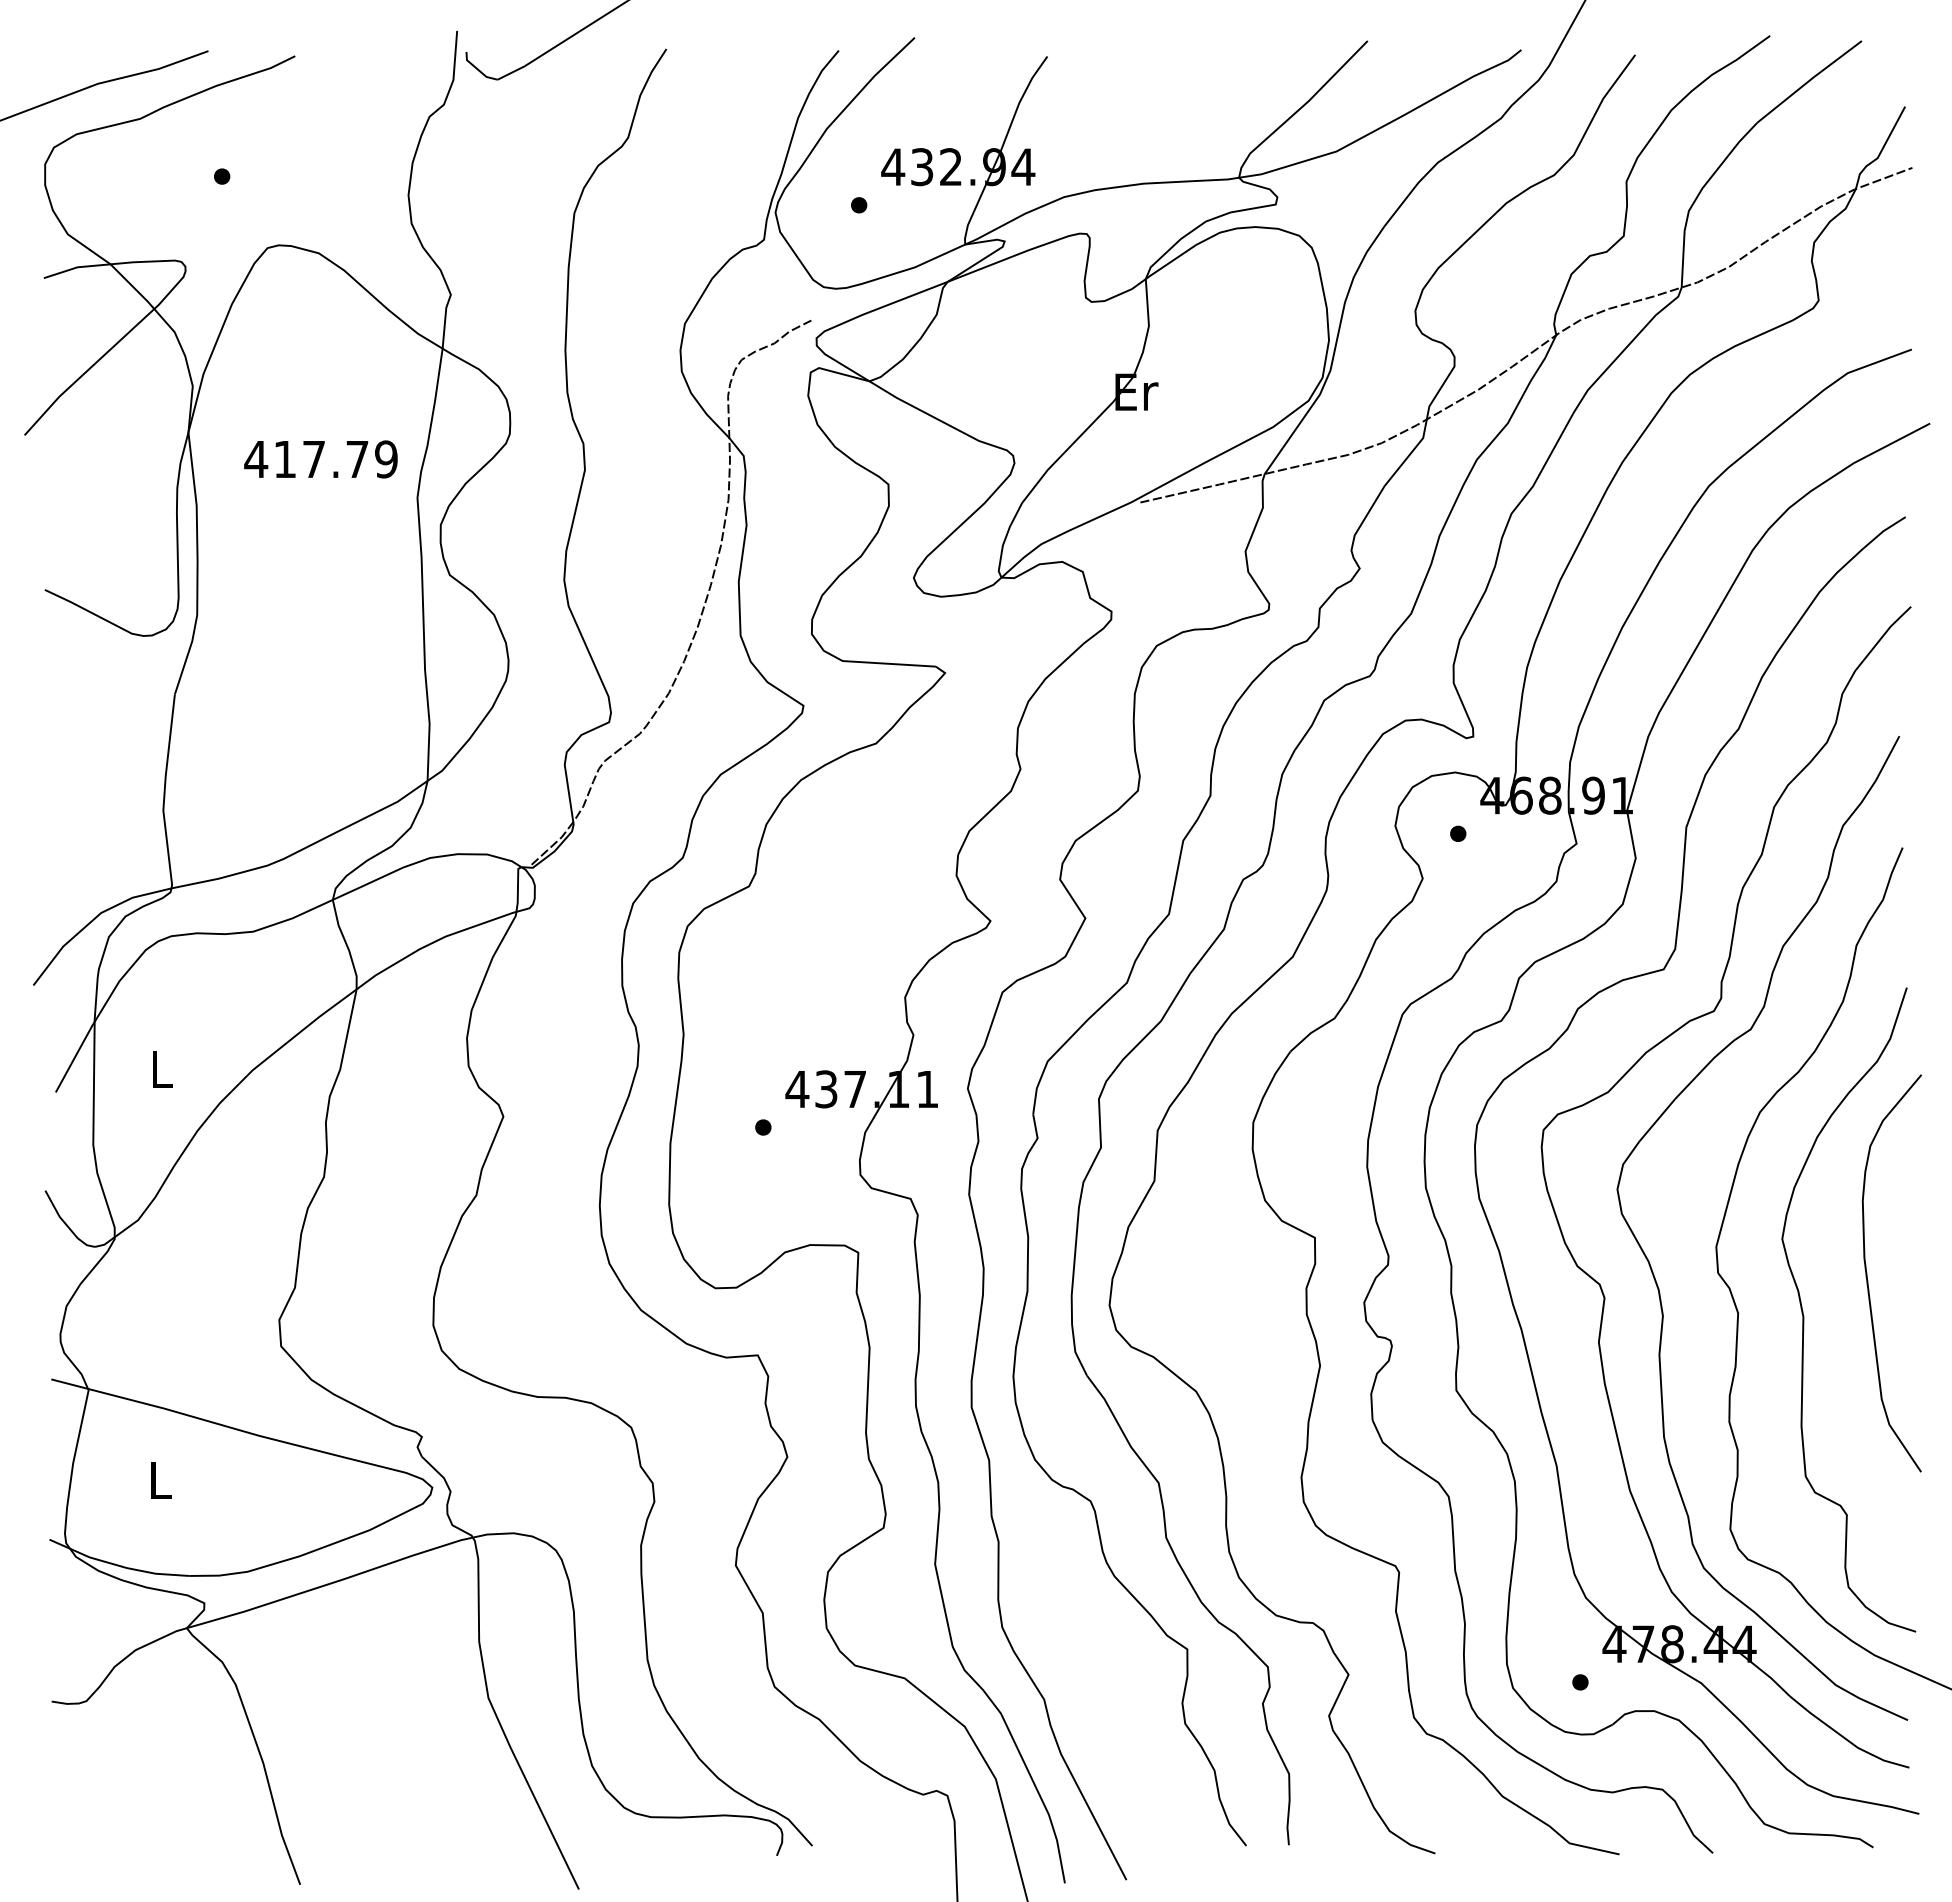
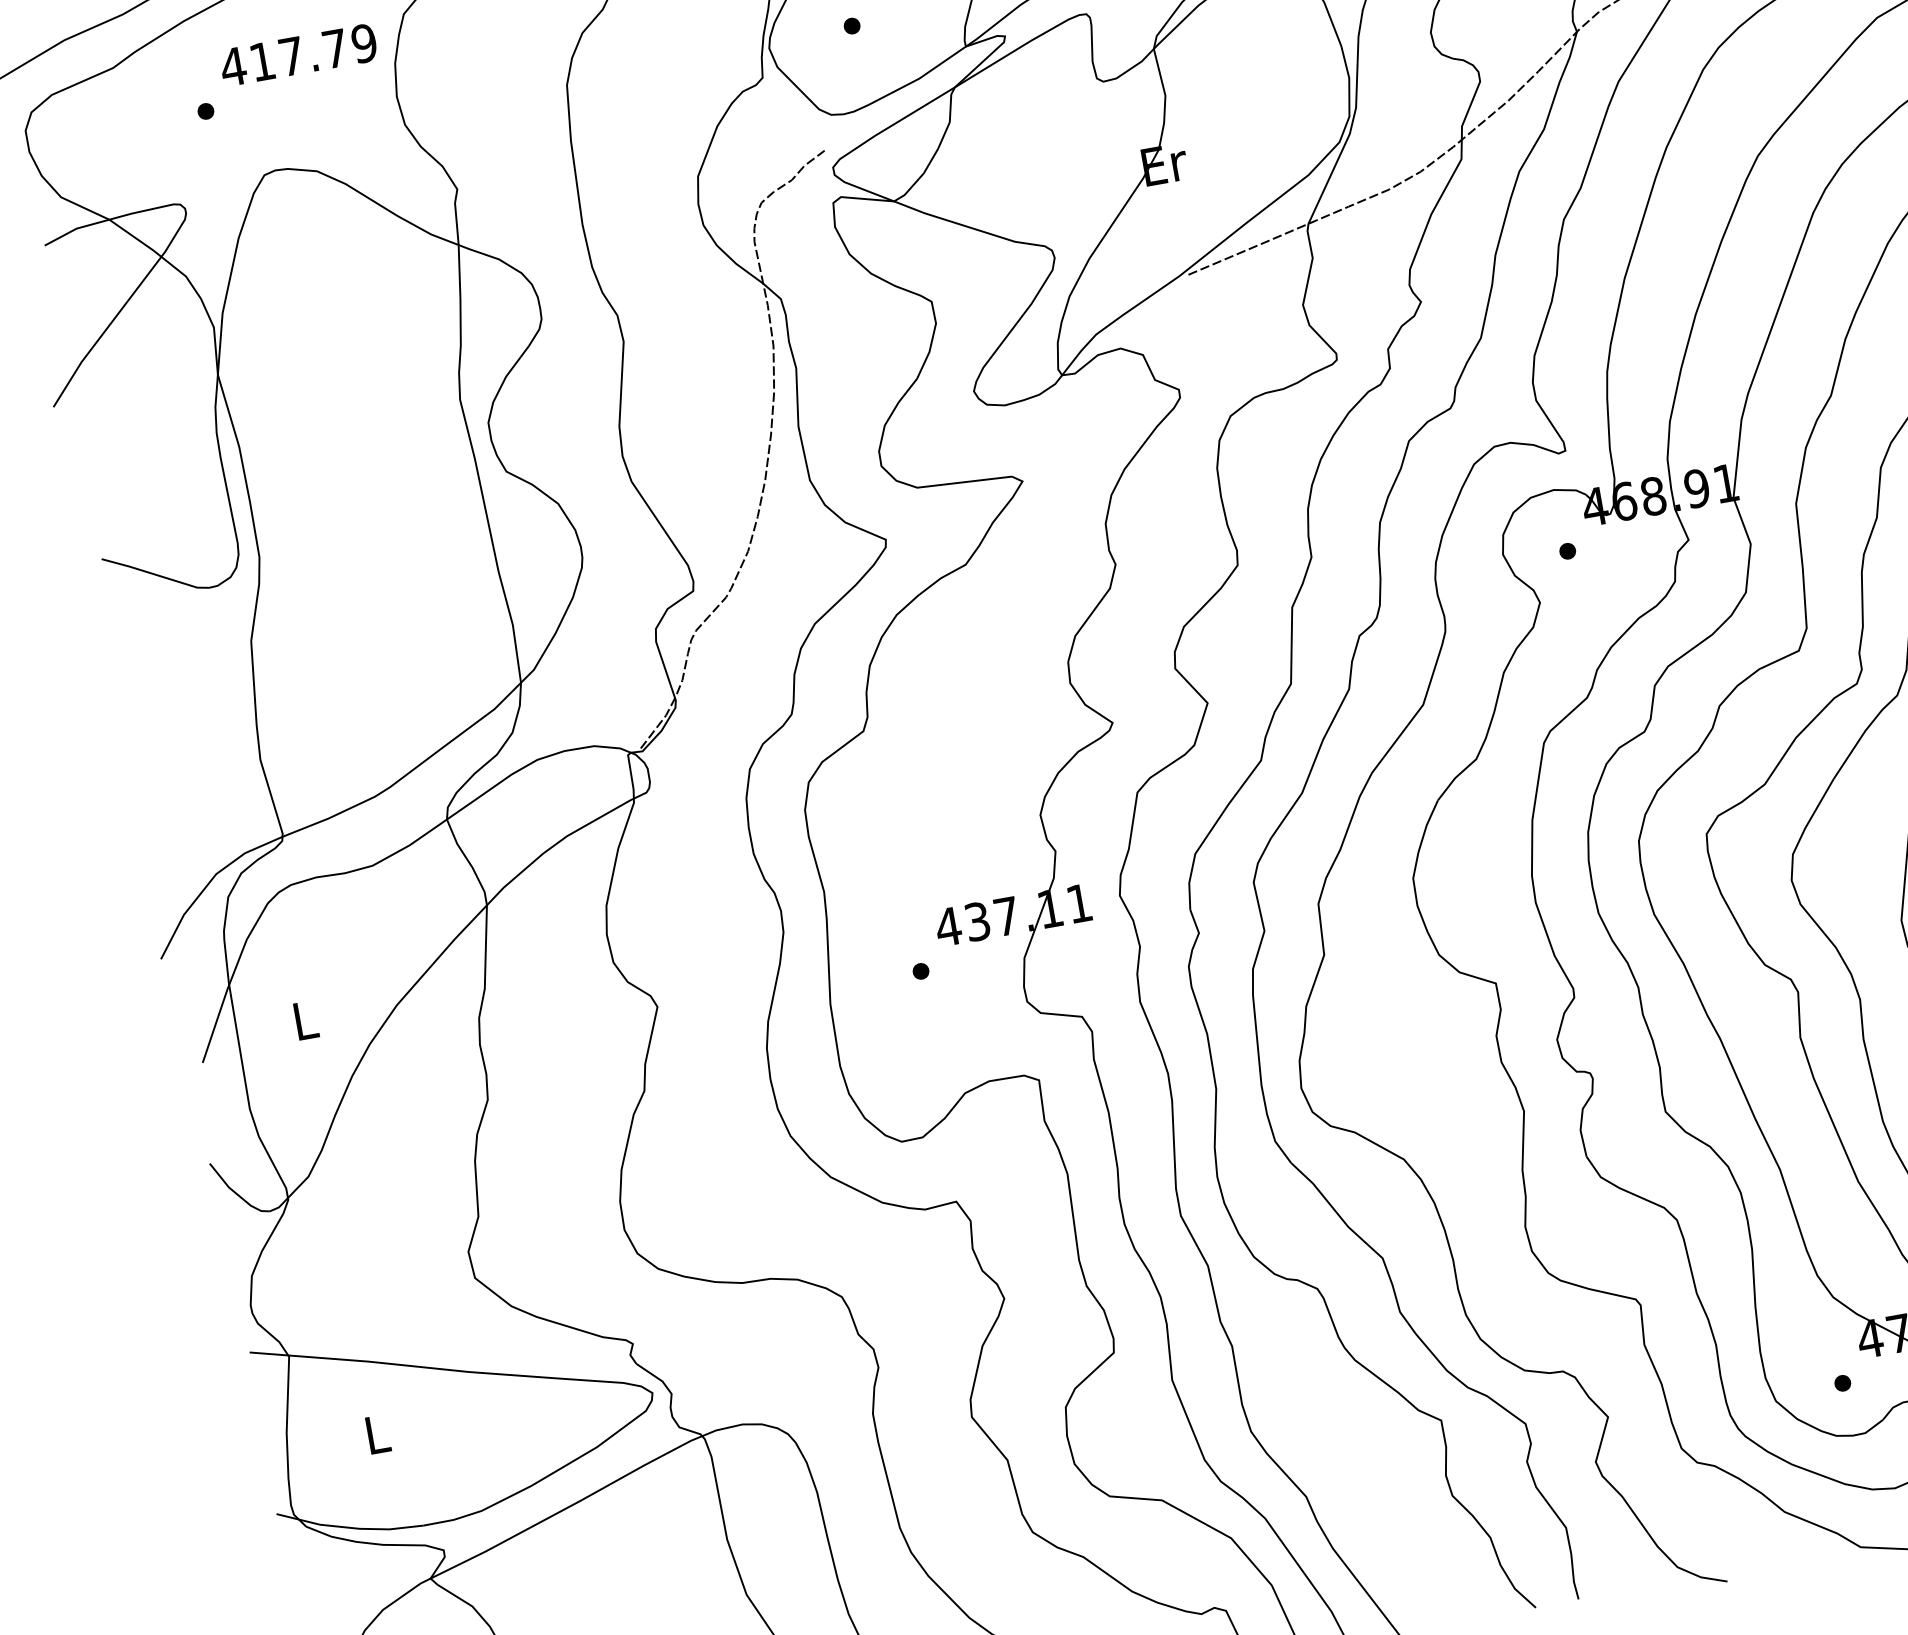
text: (320, 459) -> (298, 55), moved

